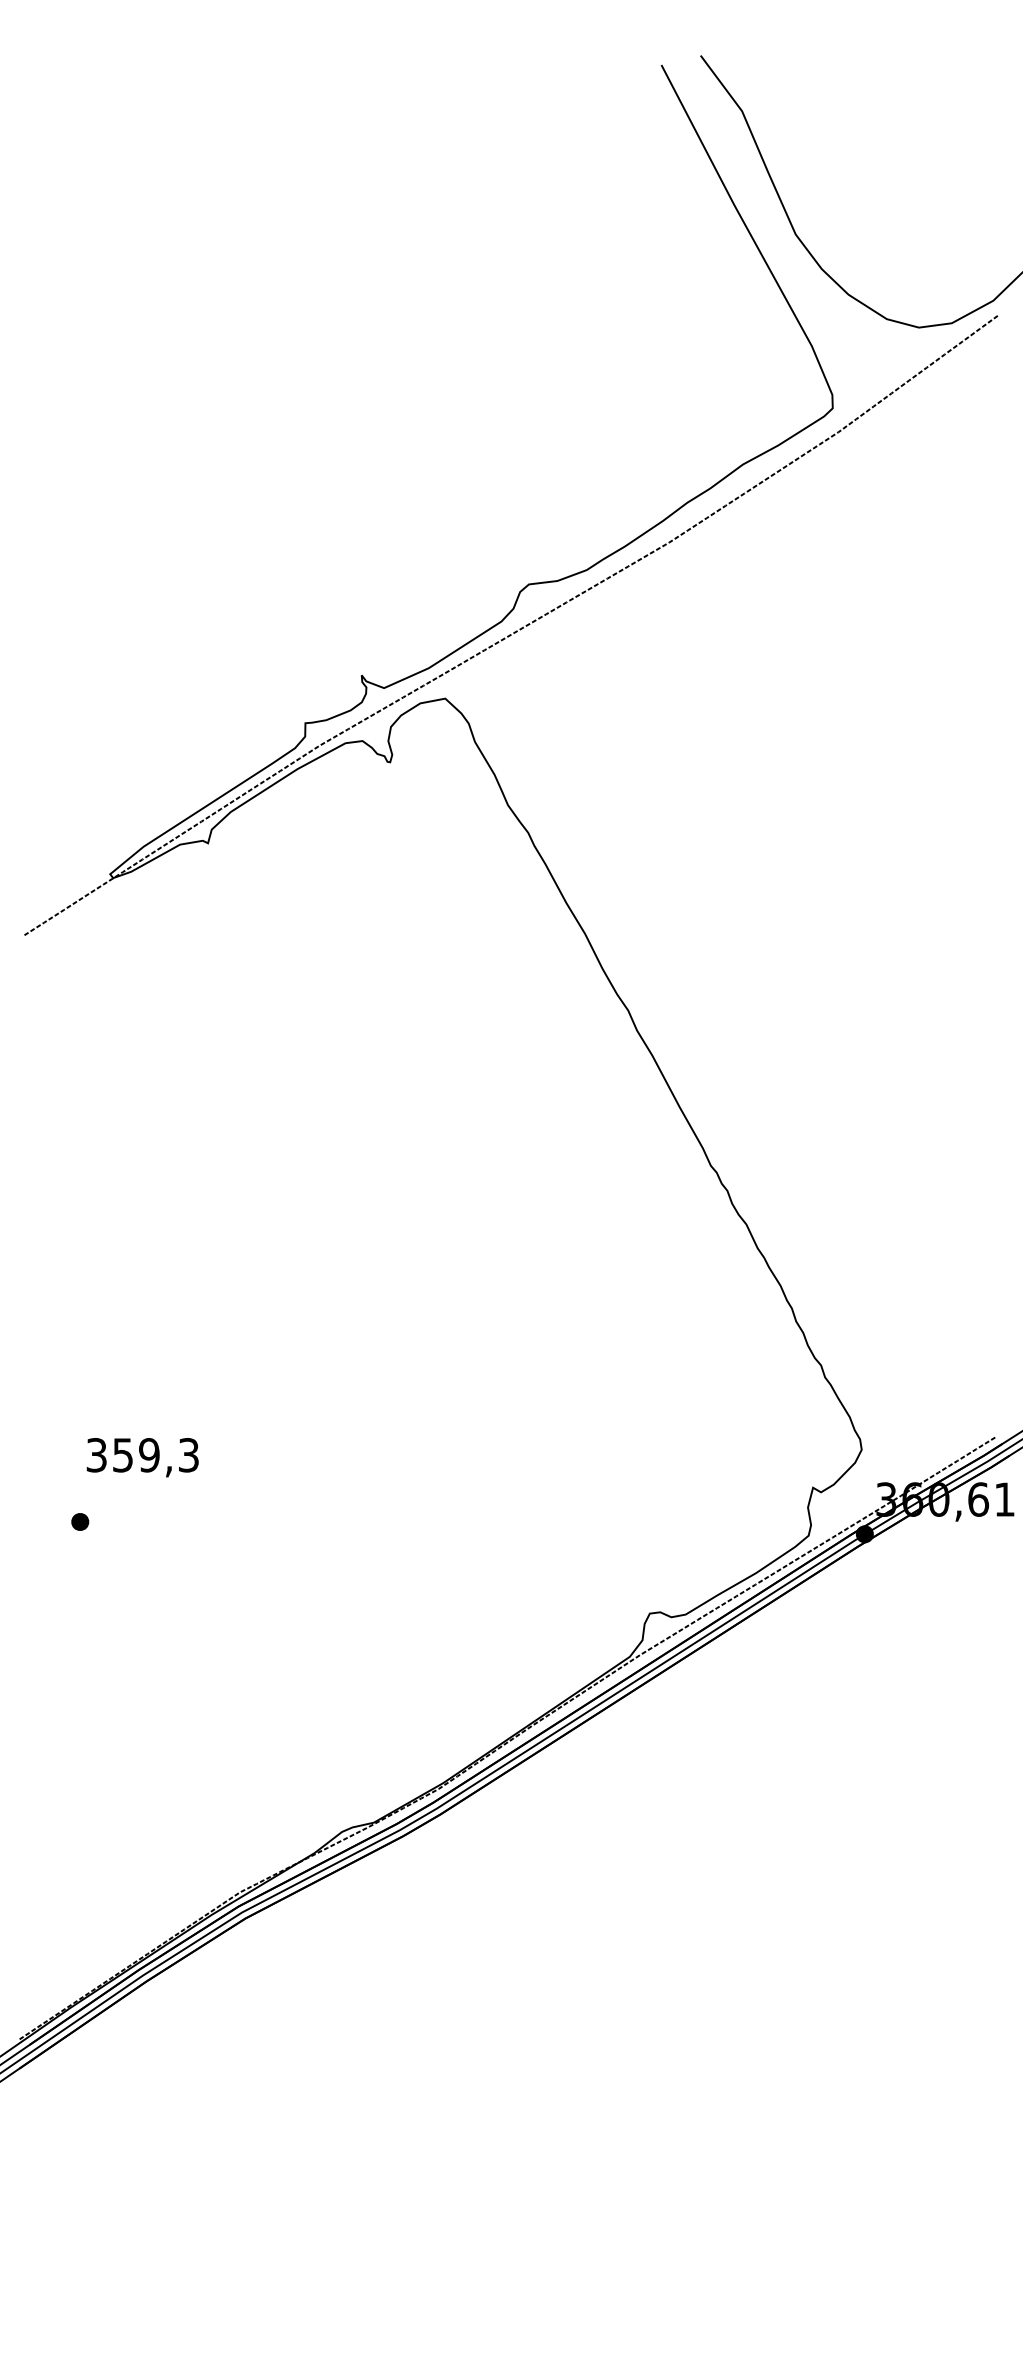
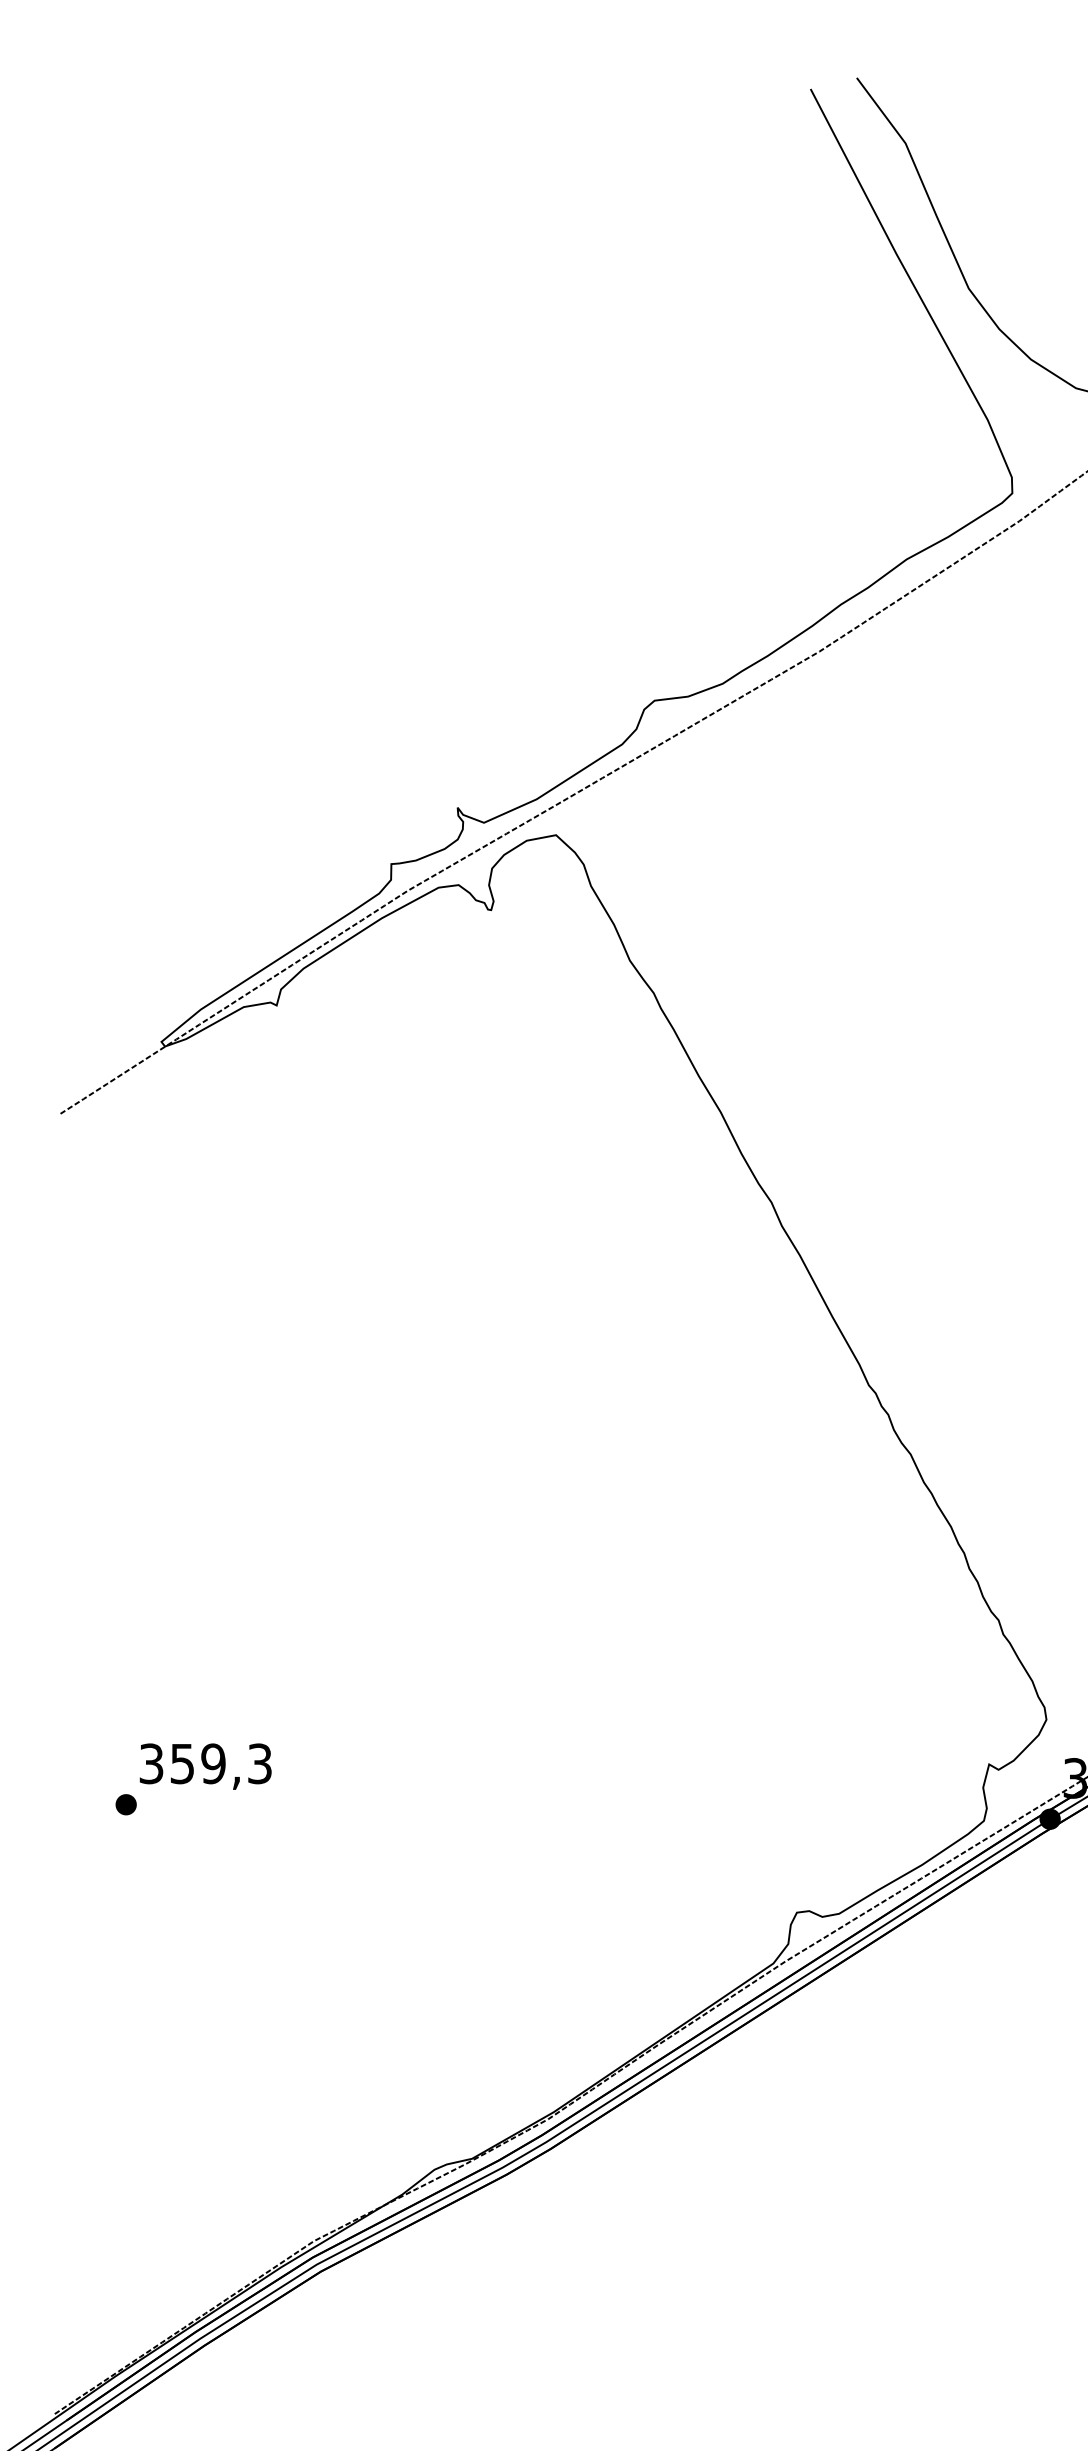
text: (142, 1457) -> (205, 1766), moved

